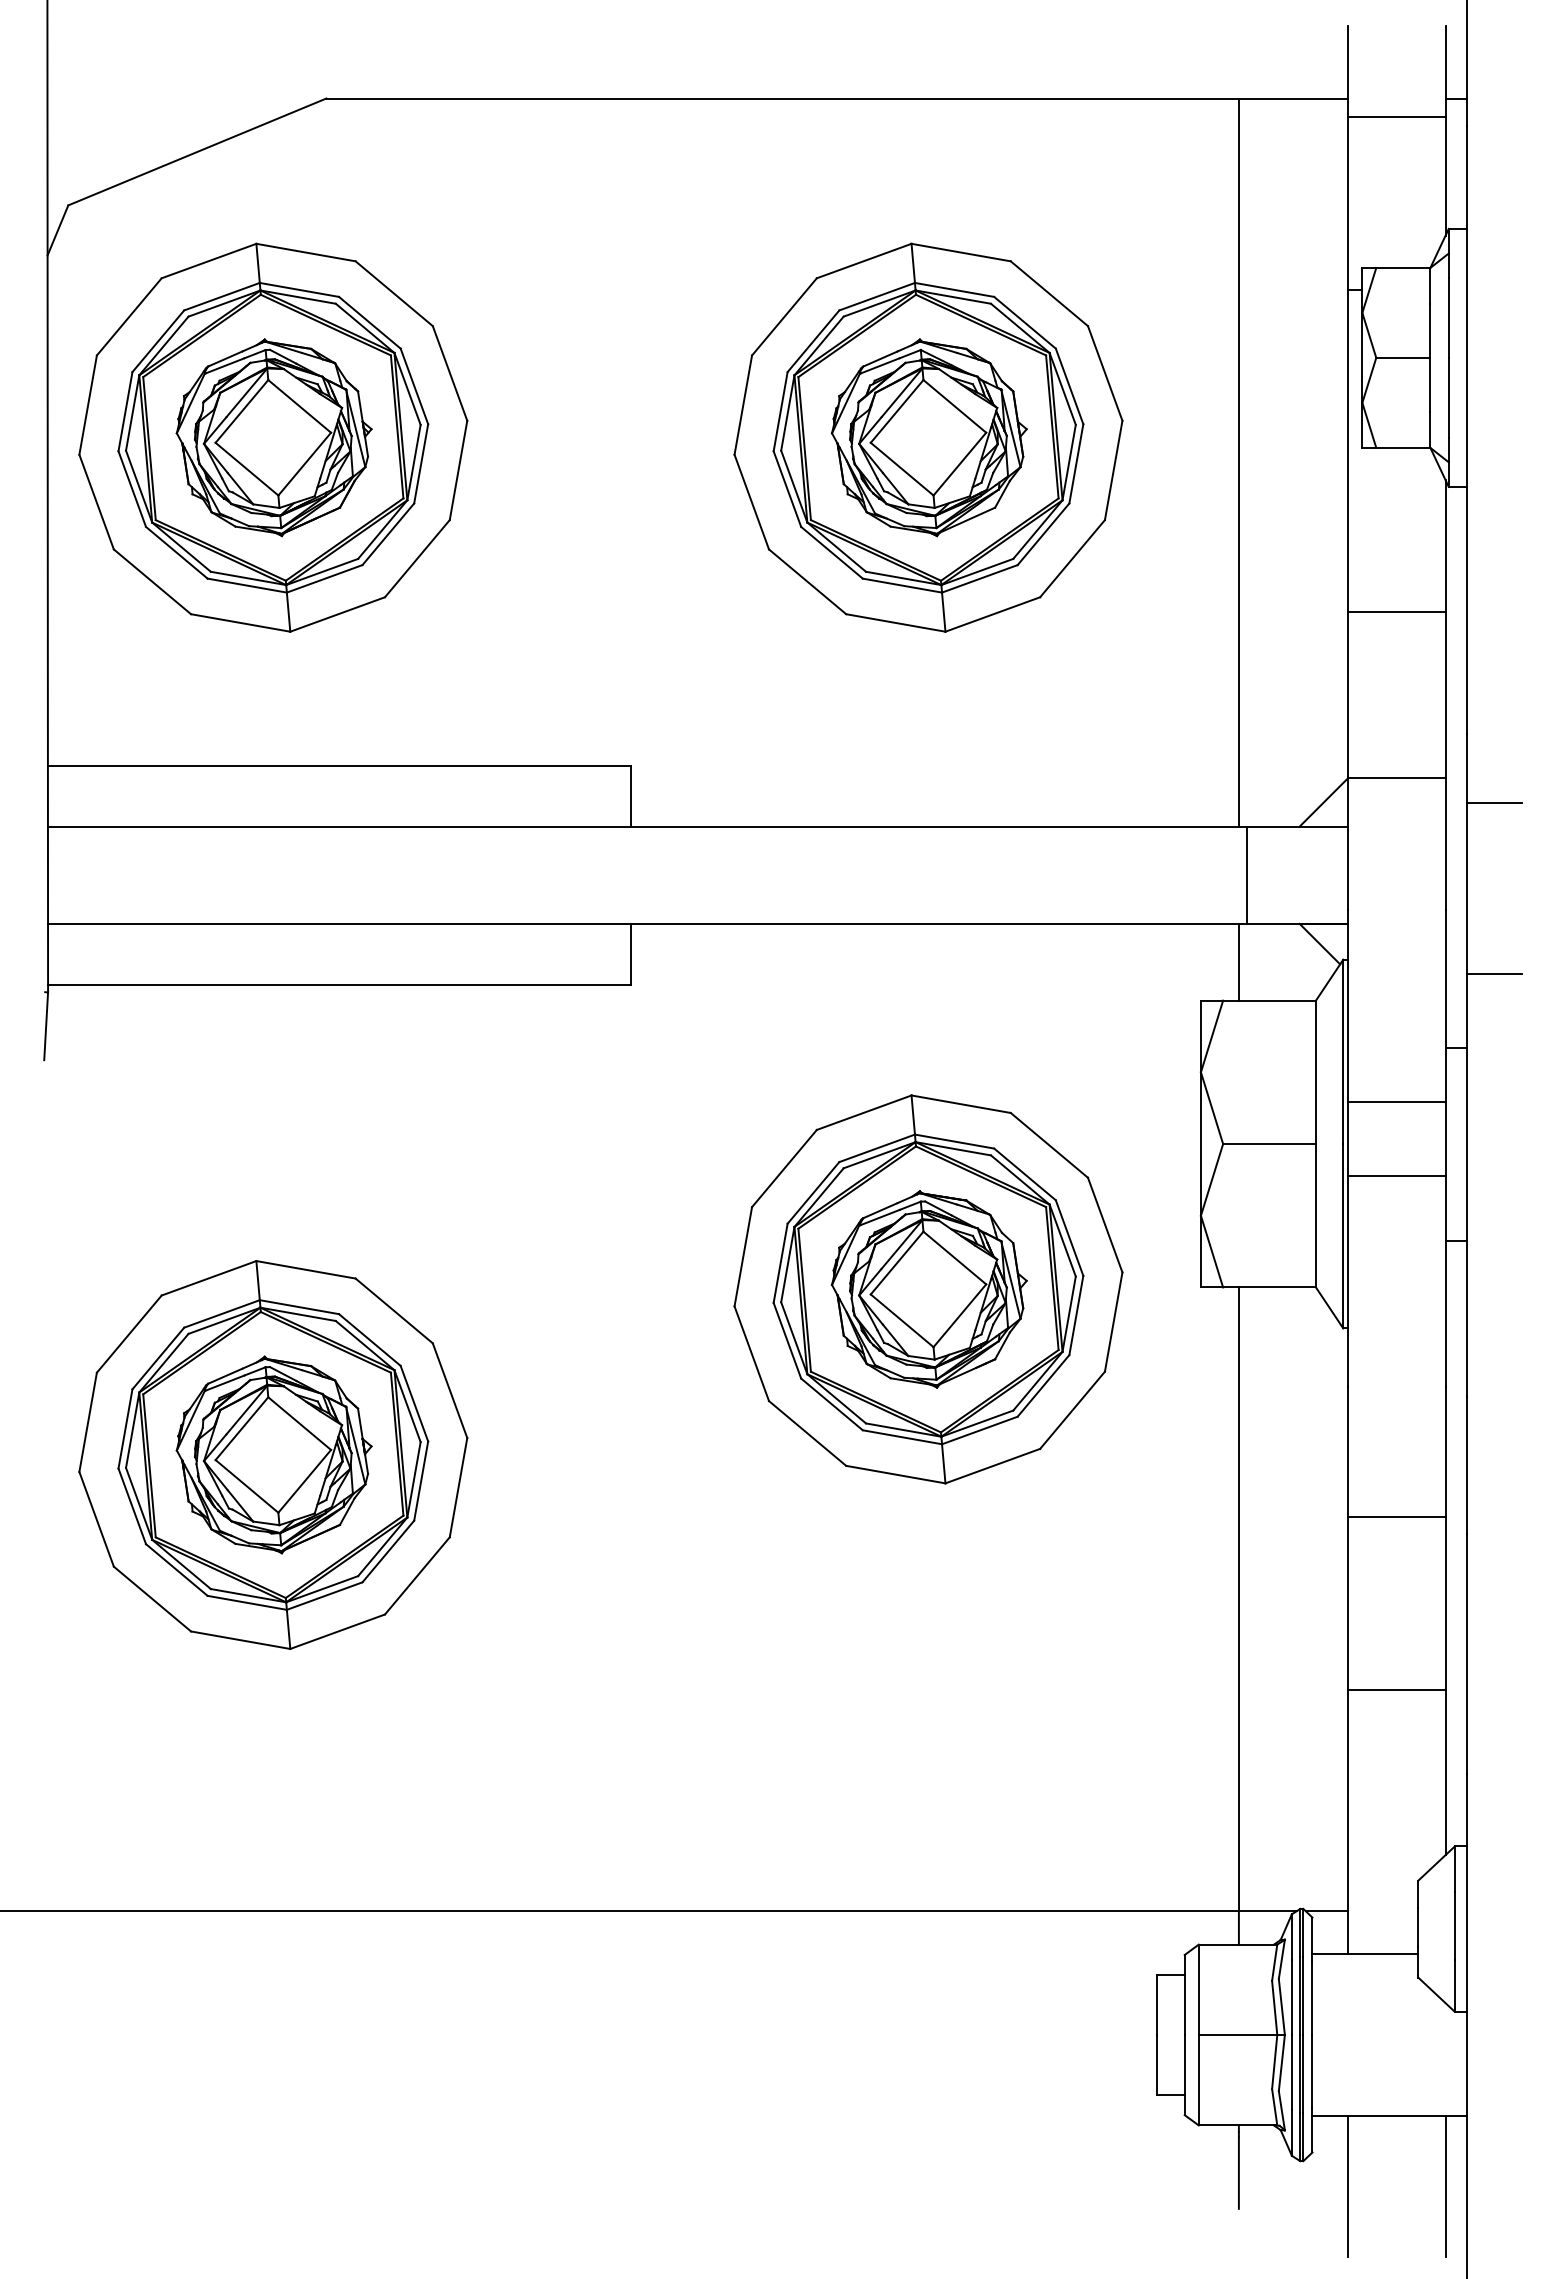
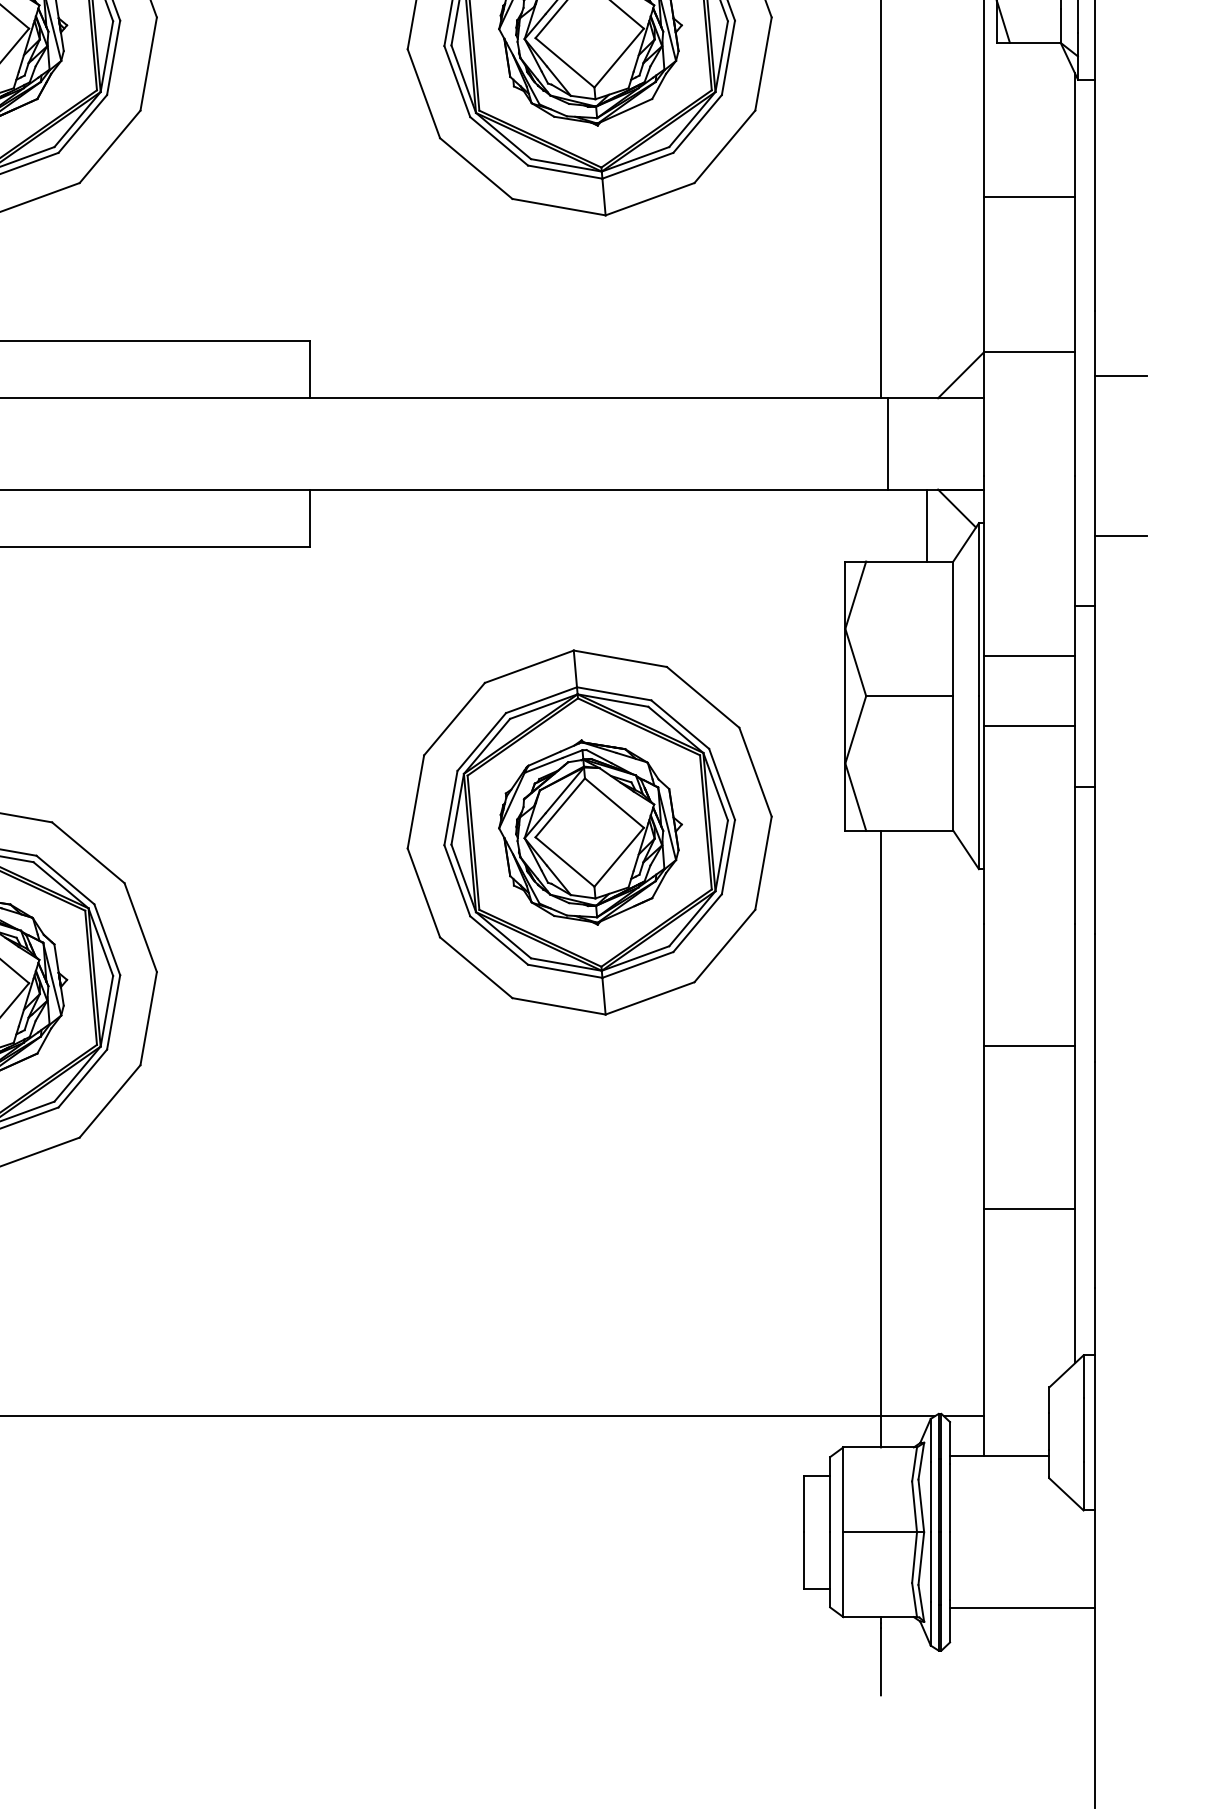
line: (1238, 961) -> (926, 524), moved
line: (1348, 2186) -> (983, 1674), removed
line: (1445, 2186) -> (1074, 1674), removed

